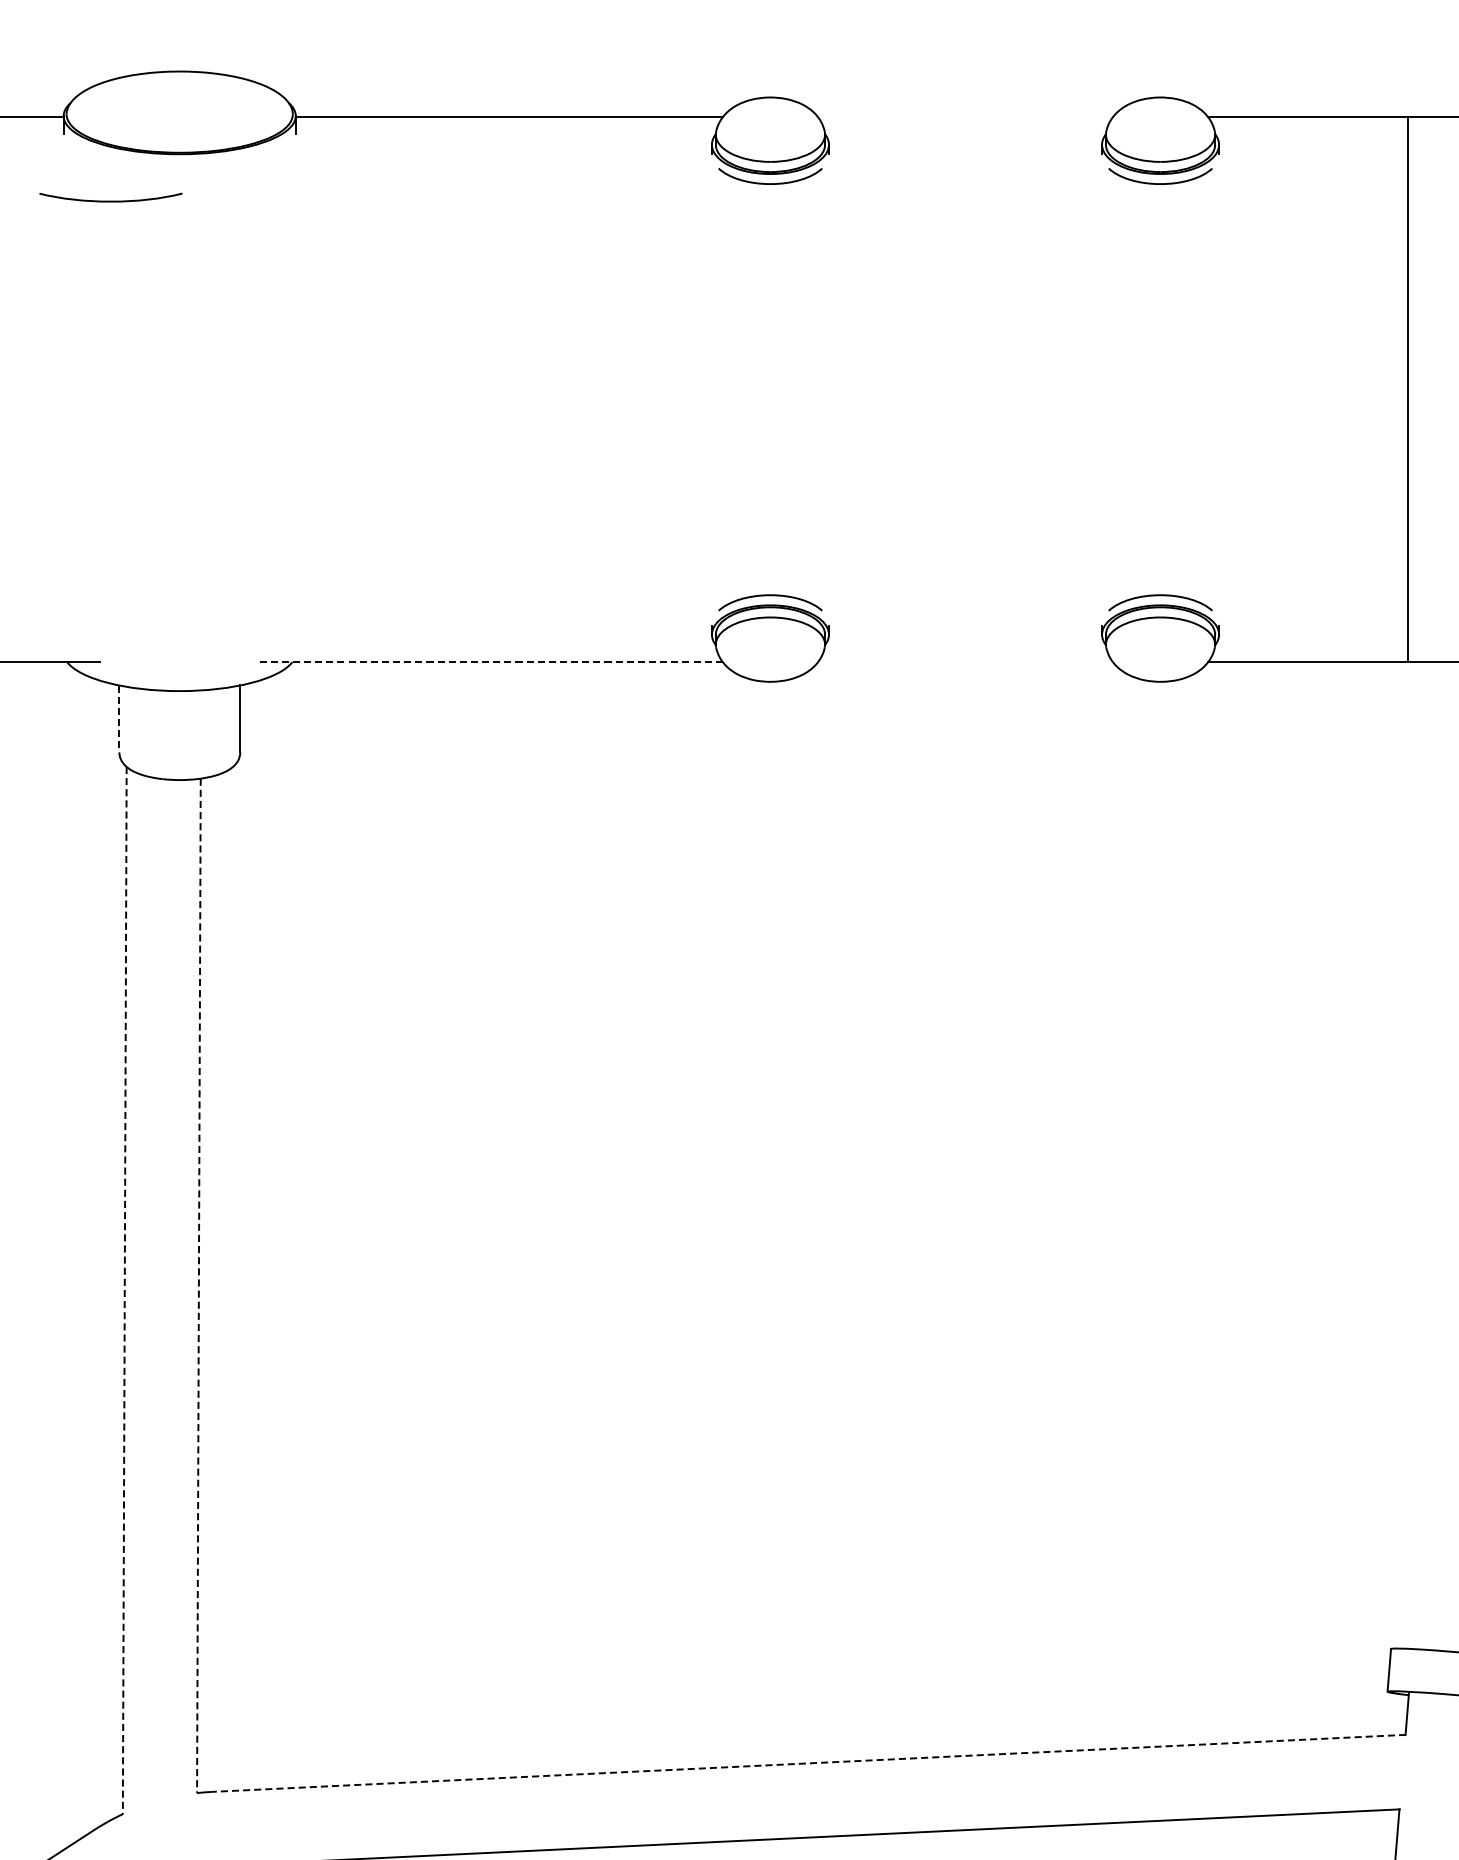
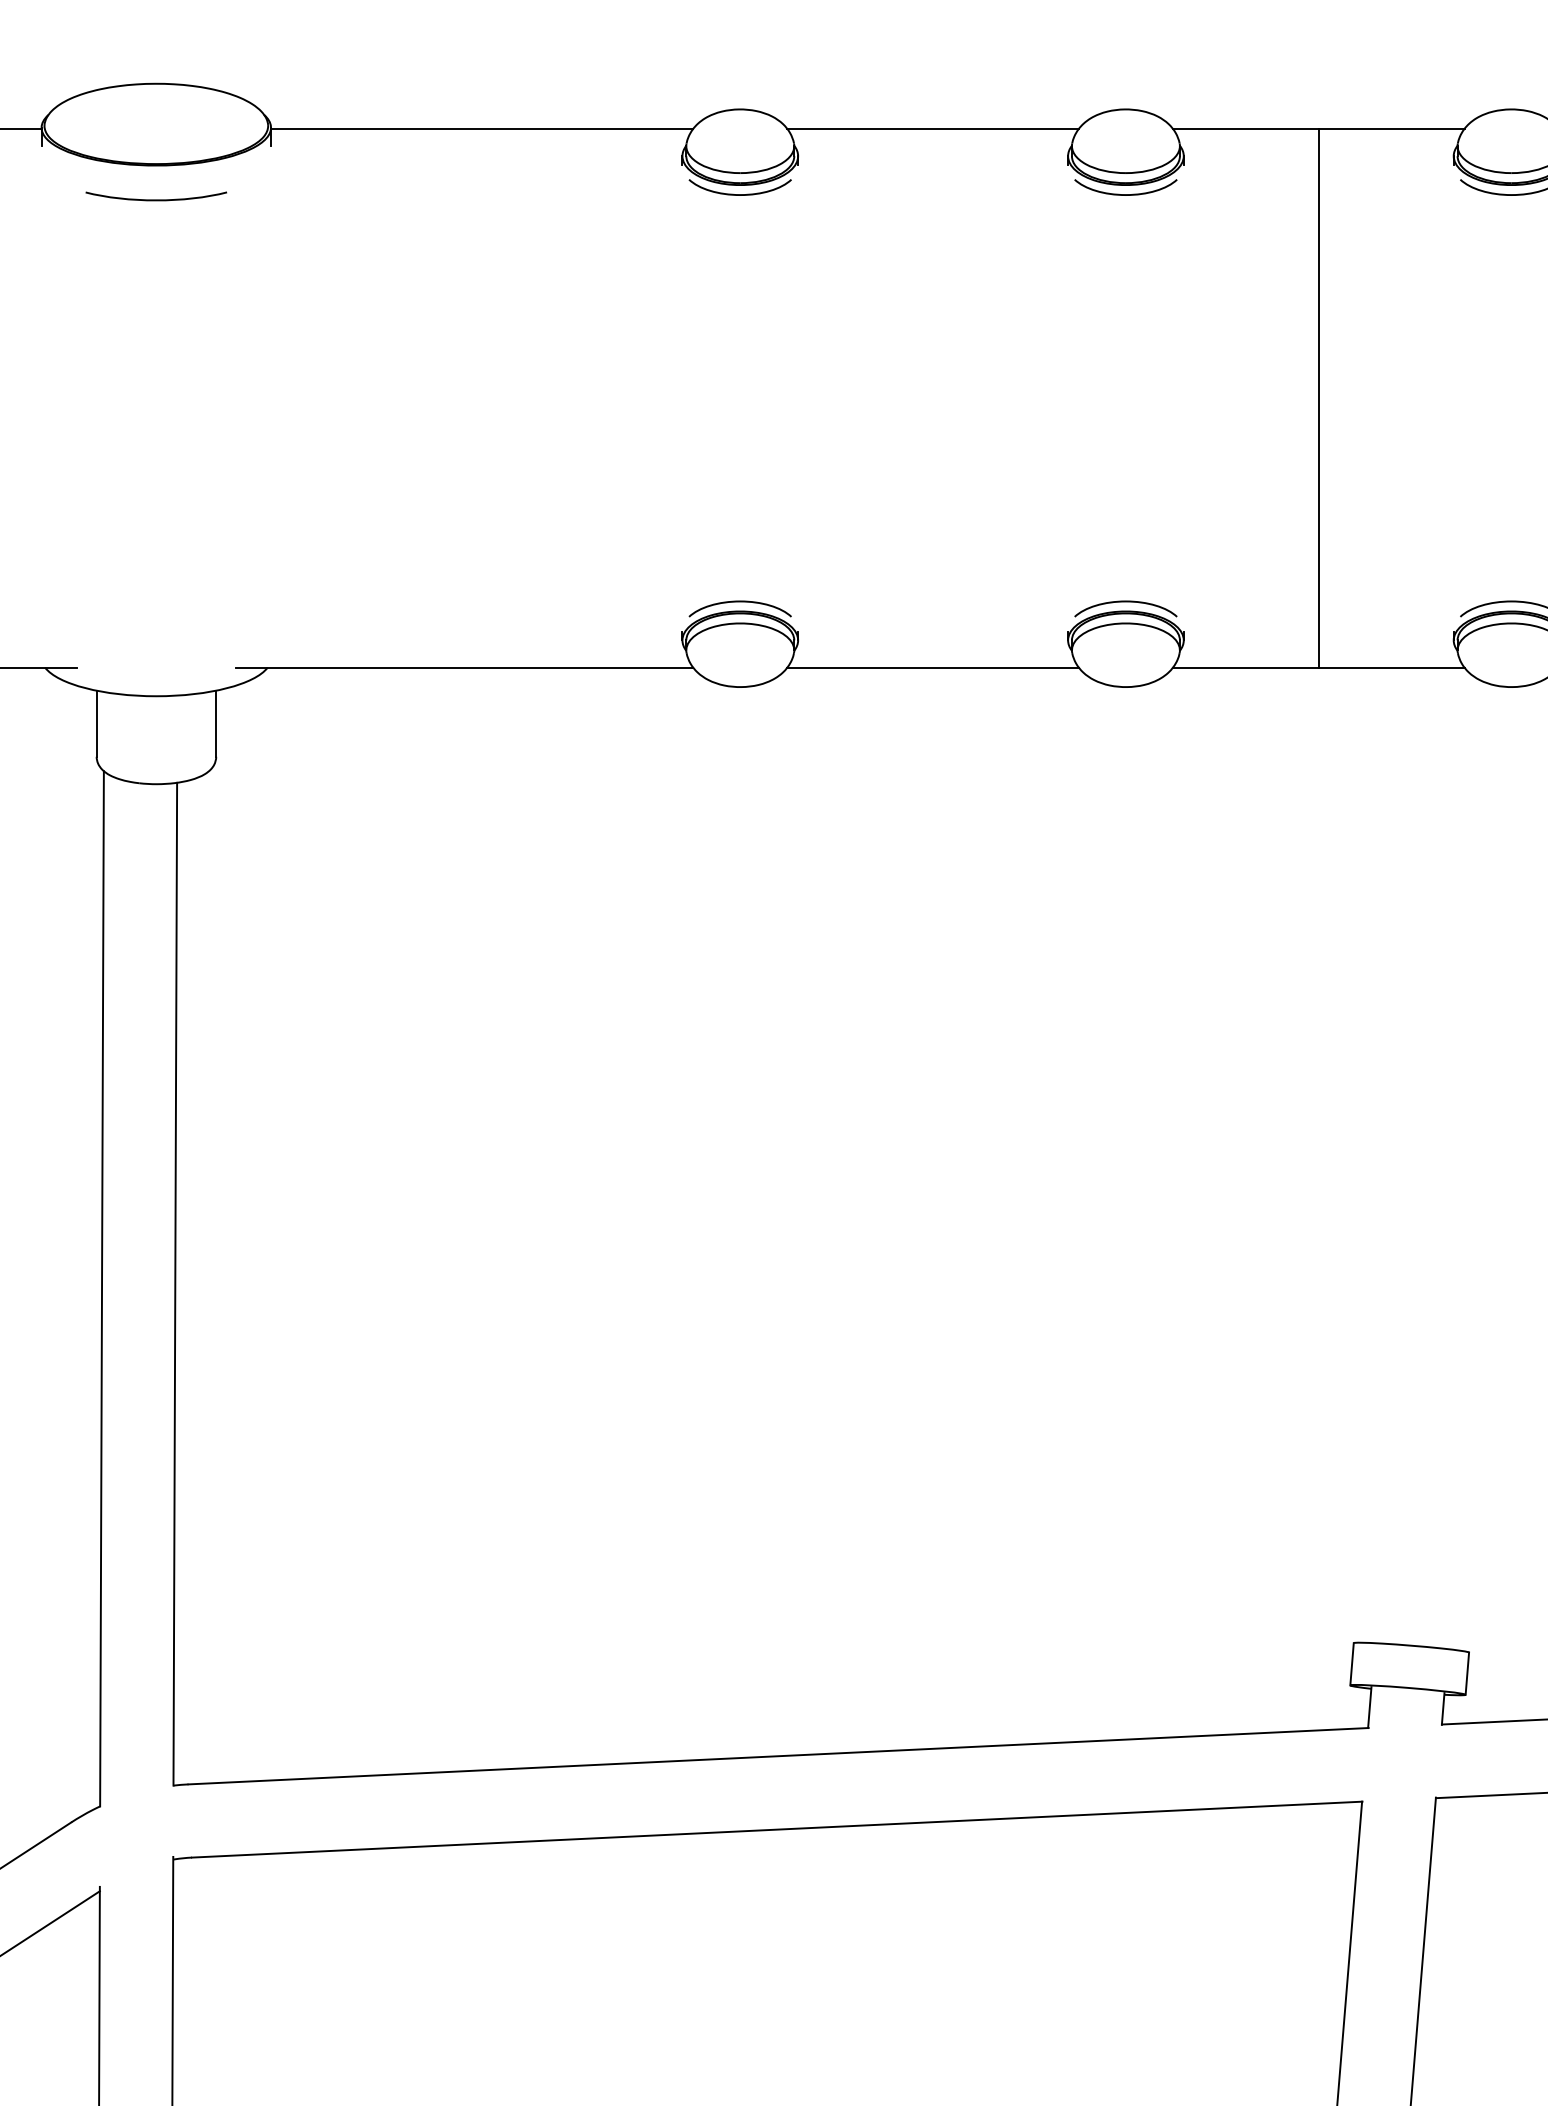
line: (964, 116) -> (932, 128), added
curve: (110, 200) -> (155, 199), moved
line: (1407, 388) -> (1318, 397), moved
line: (491, 662) -> (464, 667), dashed -> solid
line: (964, 662) -> (932, 667), added
line: (119, 719) -> (96, 724), dashed -> solid
line: (199, 1286) -> (175, 1284), dashed -> solid
line: (125, 1290) -> (102, 1288), dashed -> solid
line: (809, 1763) -> (778, 1756), dashed -> solid

